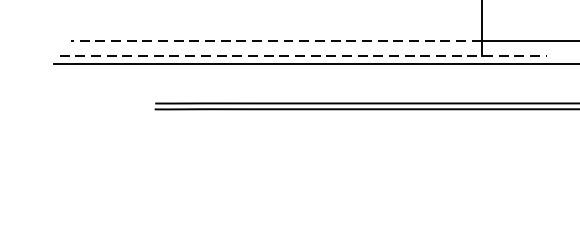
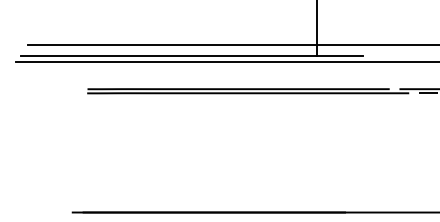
line: (274, 41) -> (171, 45), dashed -> solid
line: (303, 55) -> (191, 55), dashed -> solid

